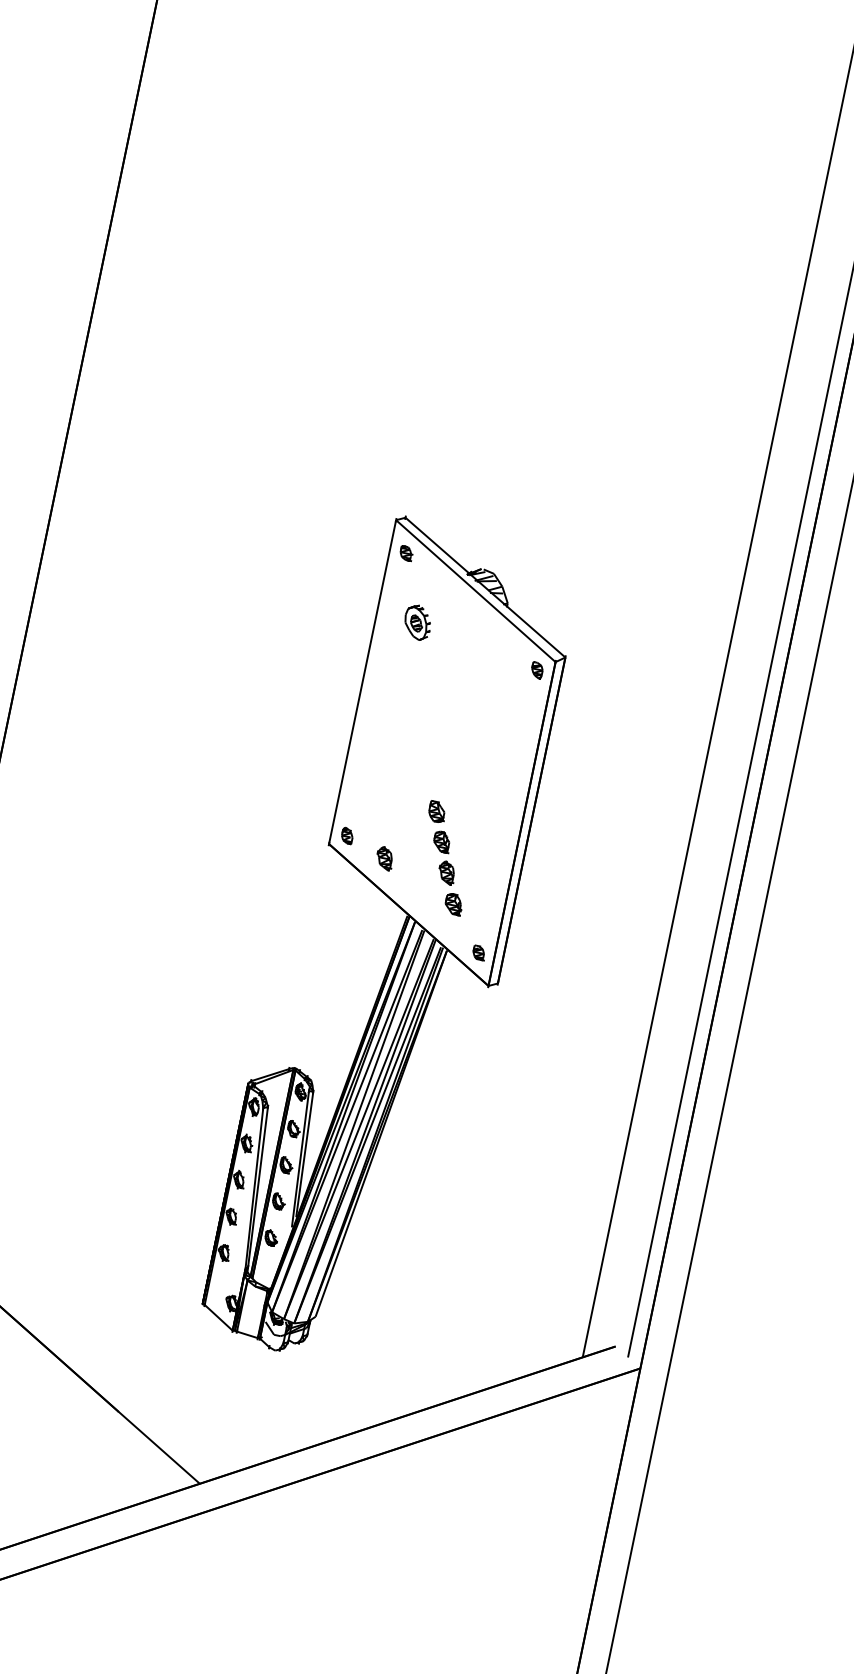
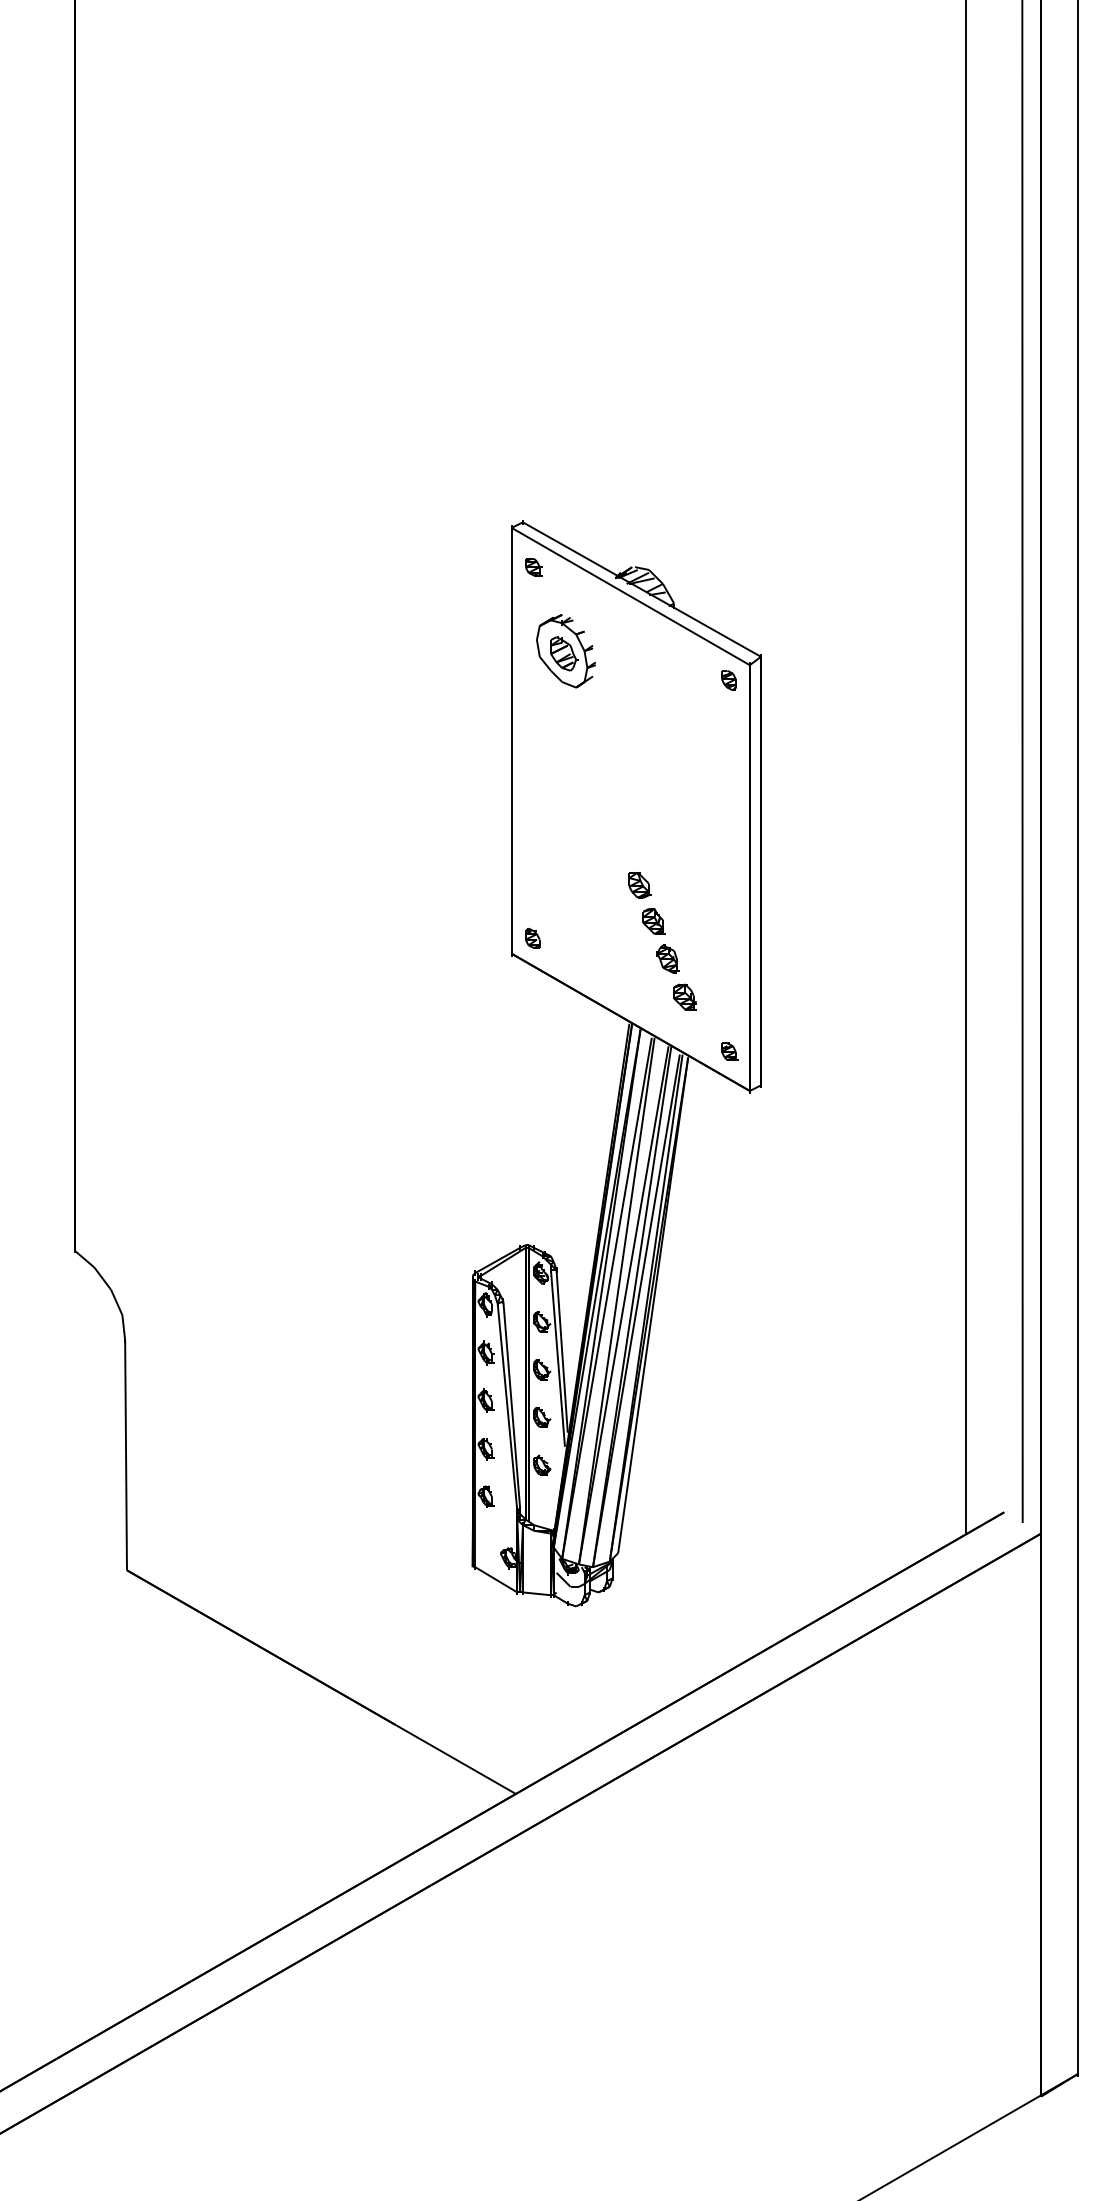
part: (417, 622) -> (565, 651), size x1.67
part: (384, 857) -> (585, 956), removed

